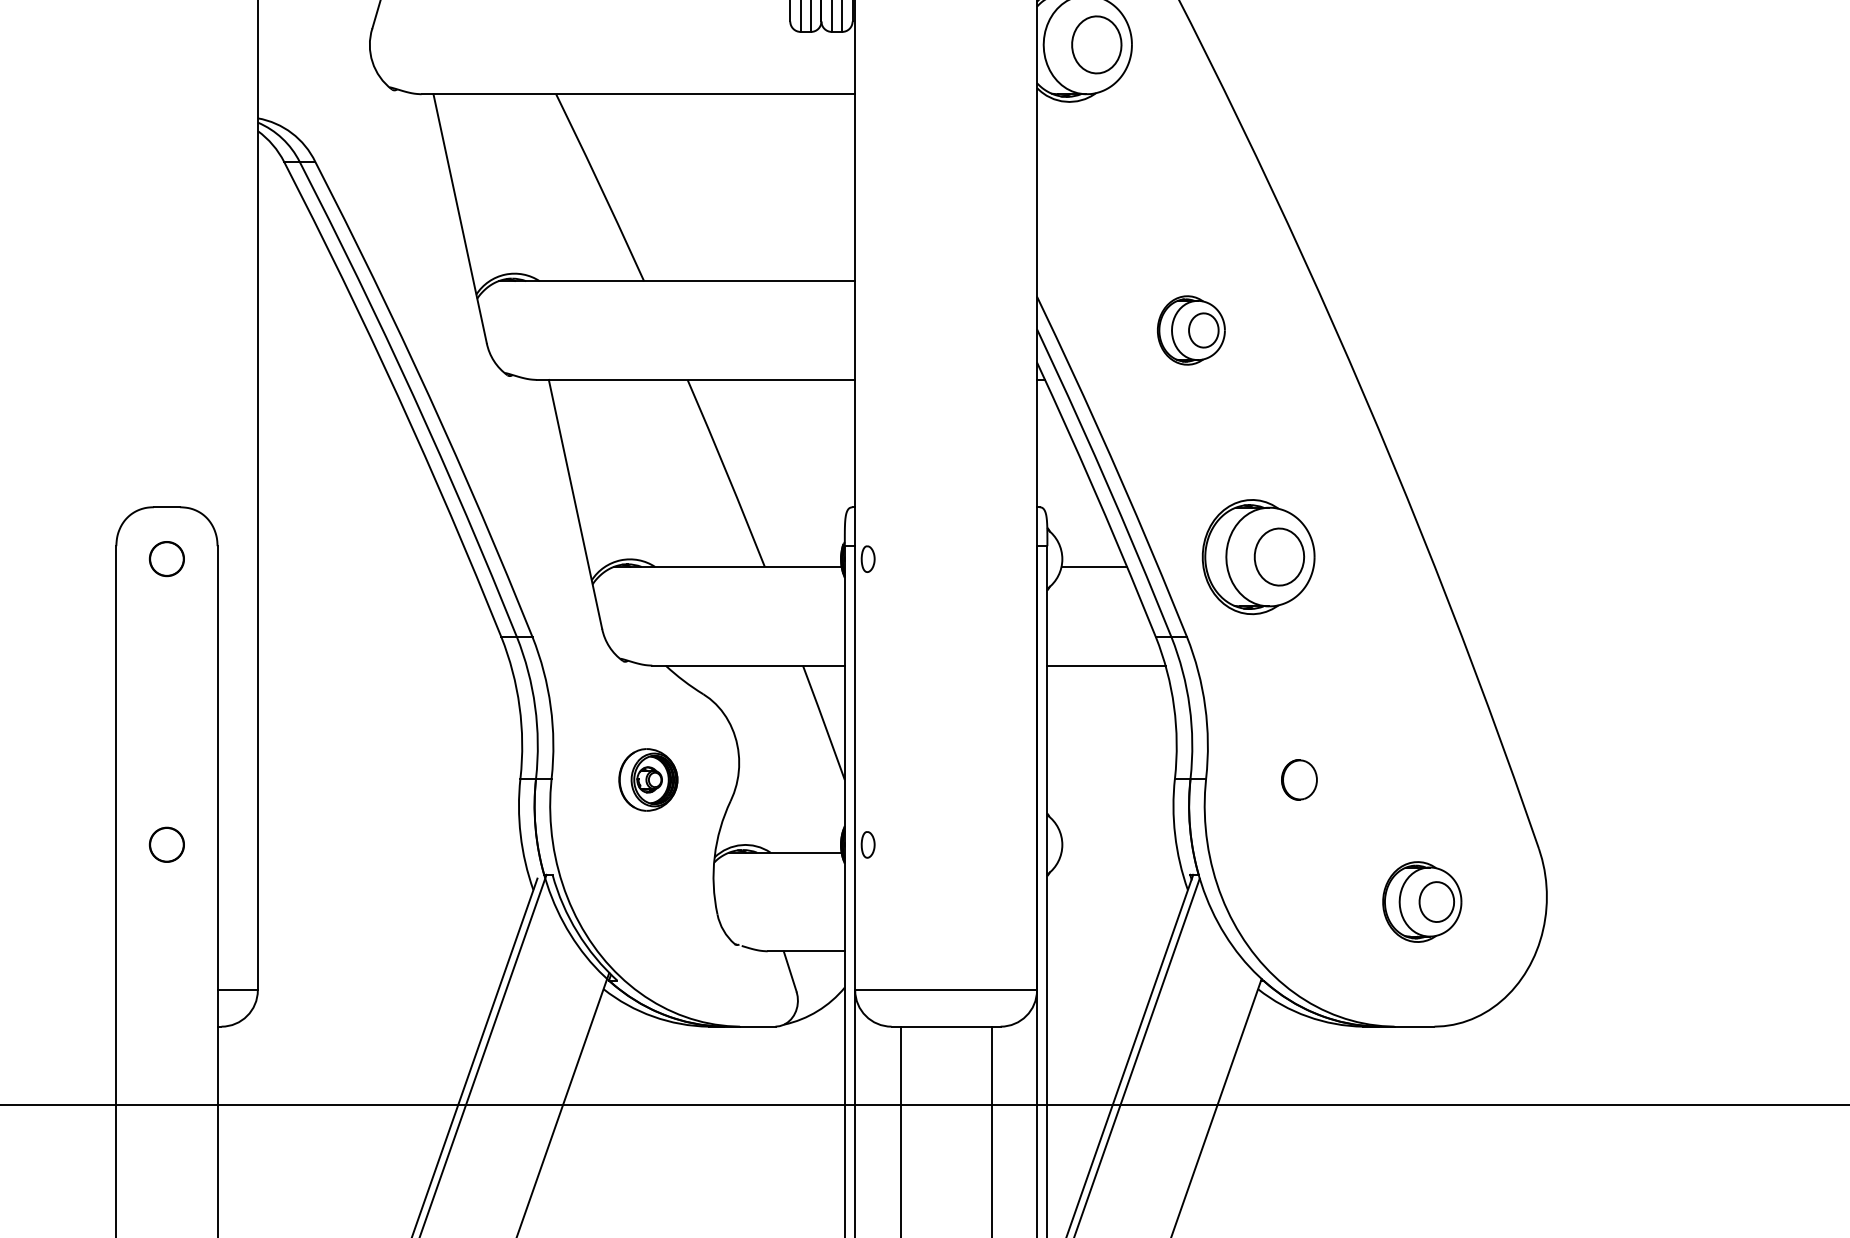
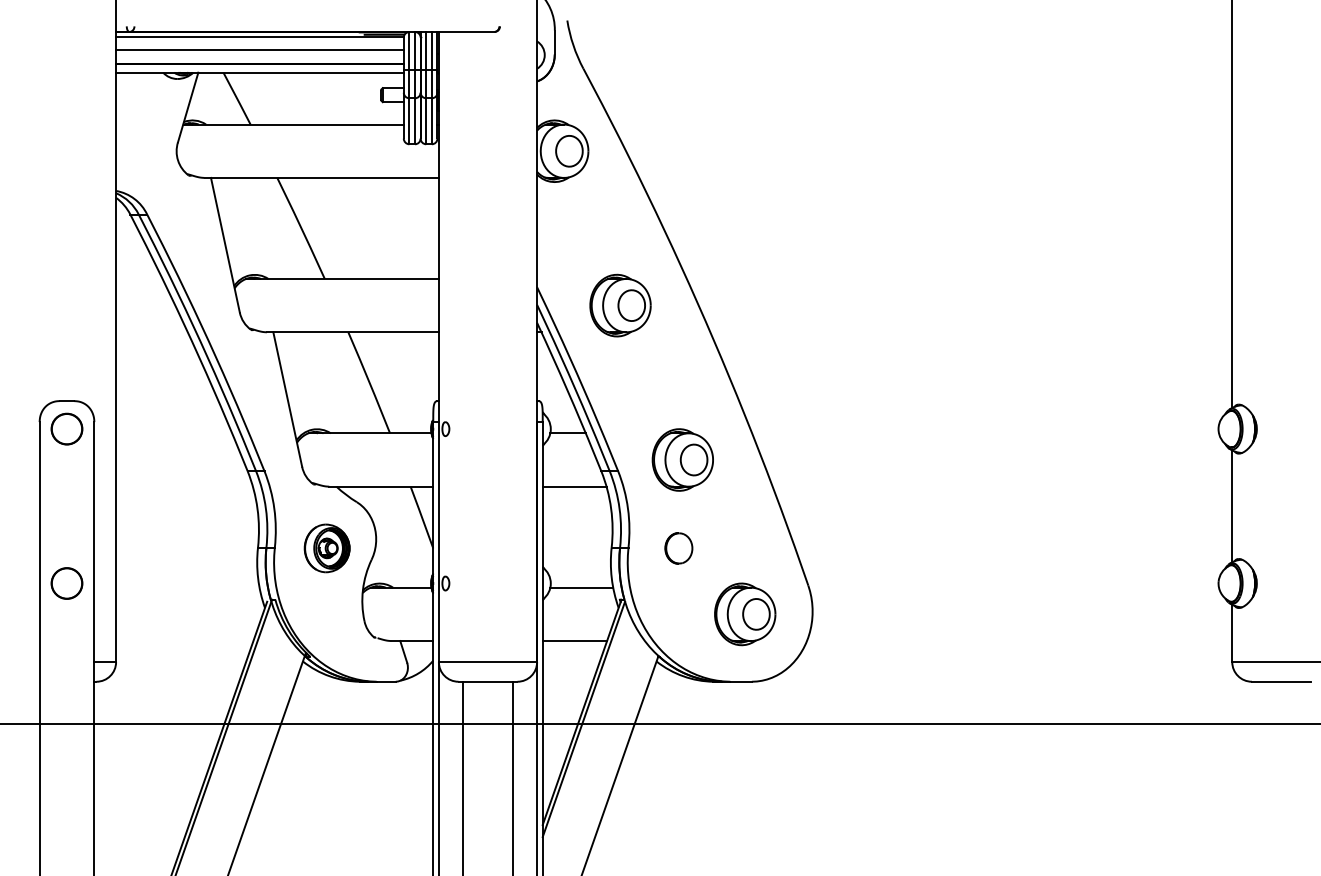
part: (1191, 330) -> (620, 305), size x1.67
part: (1257, 556) -> (682, 459), moved
part: (166, 557) -> (66, 428), size x1.67
part: (647, 780) -> (326, 548), size x1.43
part: (1298, 780) -> (678, 548), size x1.43
part: (166, 844) -> (66, 583), size x1.67
line: (1119, 852) -> (581, 587), added
part: (1422, 902) -> (745, 614), size x1.43
line: (1106, 952) -> (574, 641), added

